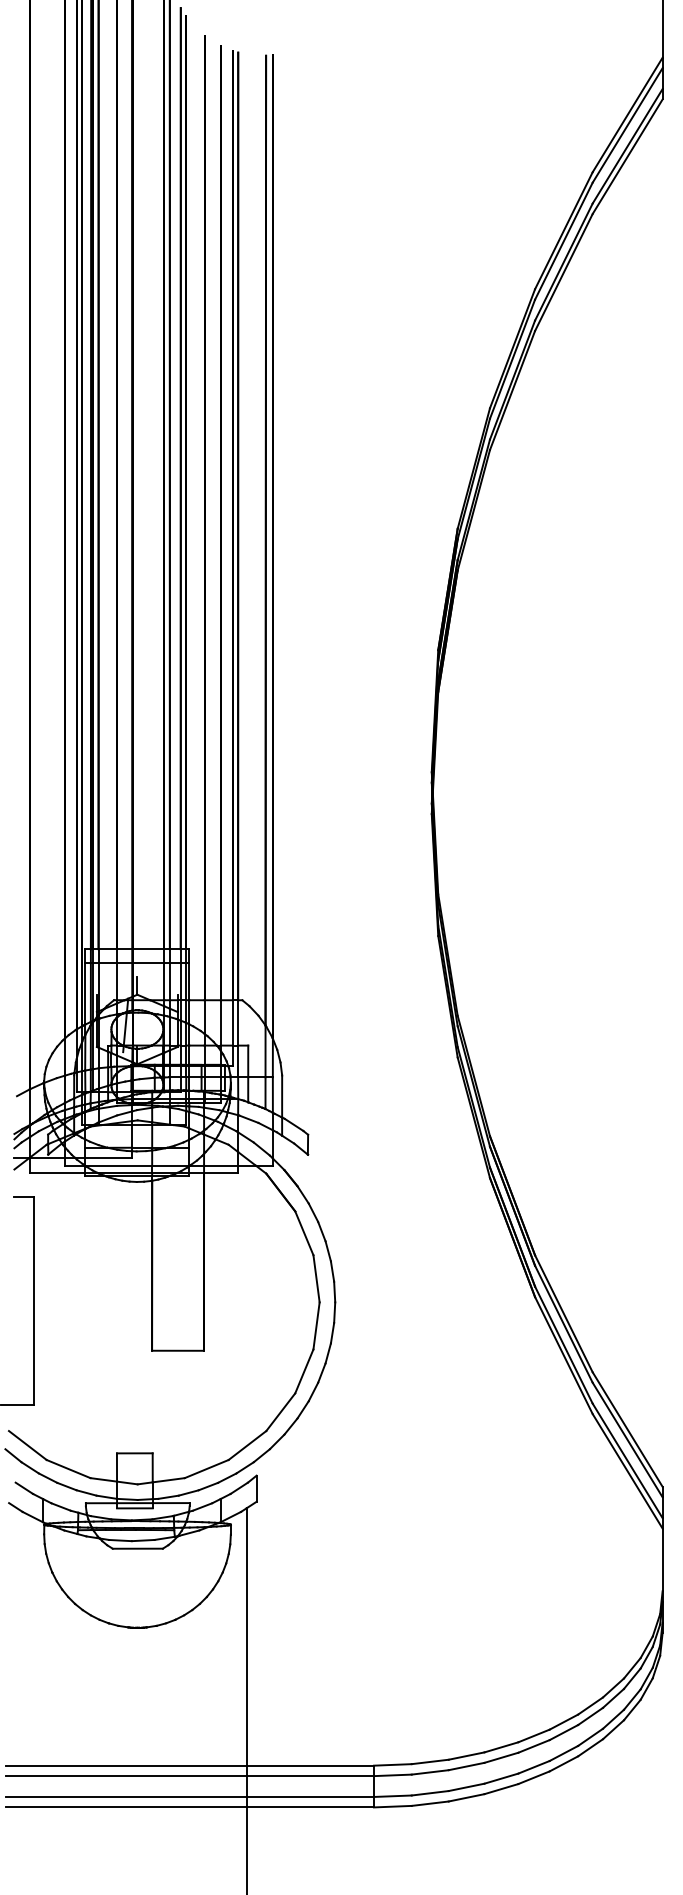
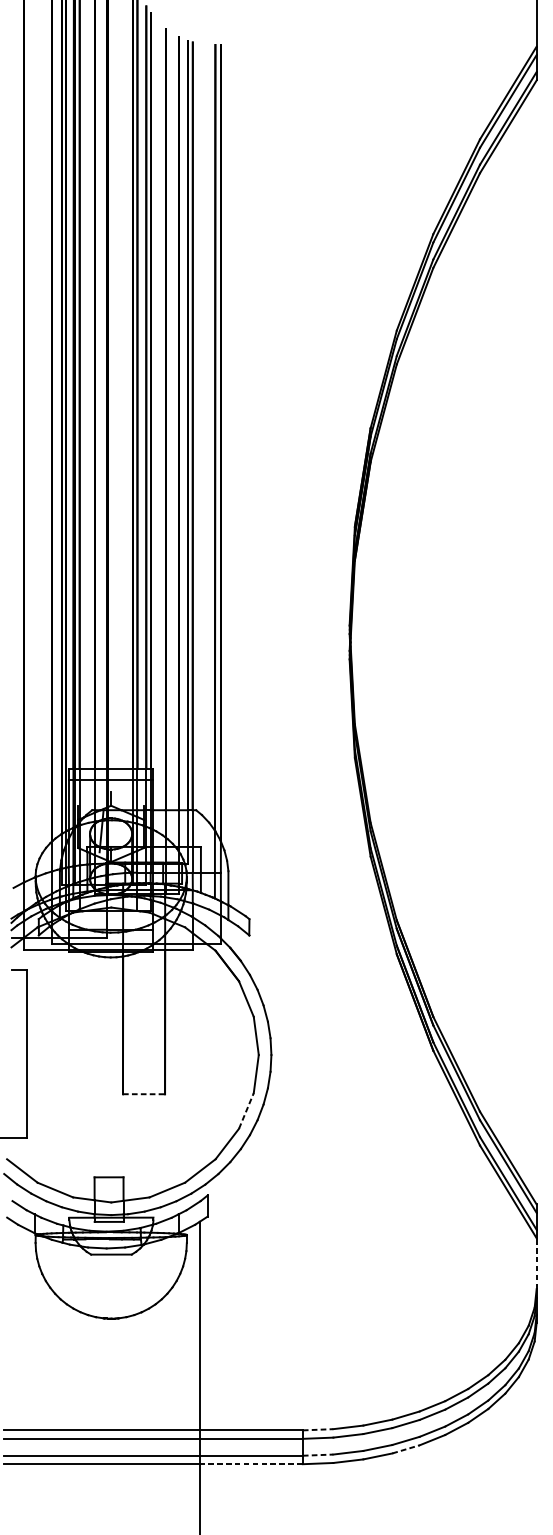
line: (178, 1350) -> (144, 1094), solid -> dashed
line: (304, 1371) -> (246, 1111), solid -> dashed
line: (662, 1559) -> (536, 1263), solid -> dashed
line: (392, 1764) -> (317, 1429), solid -> dashed
line: (501, 1789) -> (406, 1449), solid -> dashed
line: (392, 1796) -> (317, 1455), solid -> dashed
line: (310, 1807) -> (251, 1464), solid -> dashed

